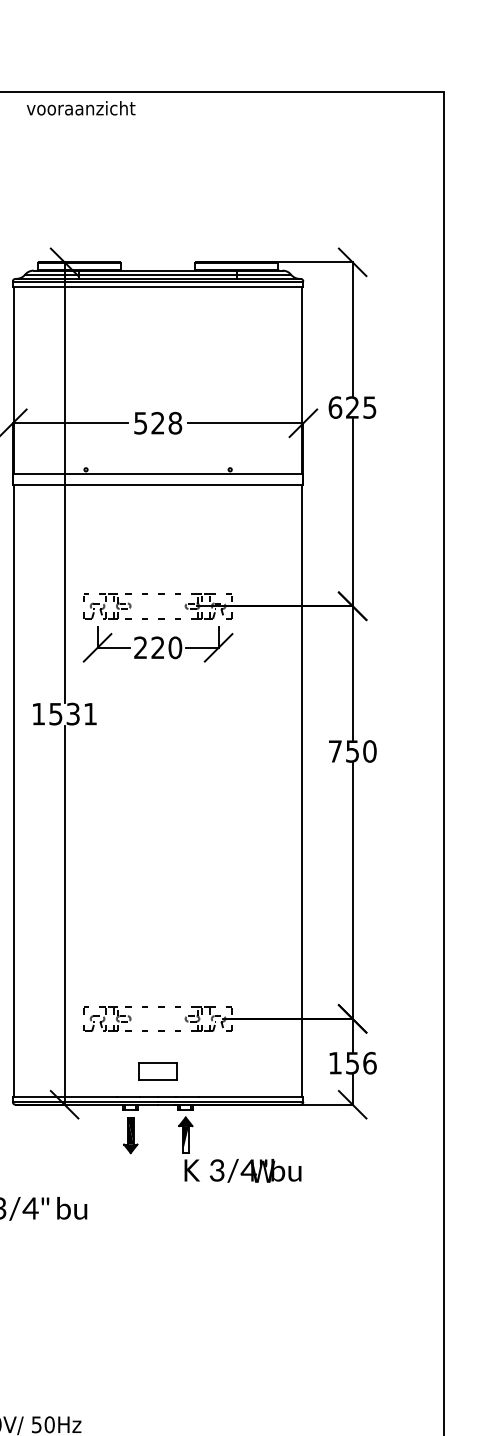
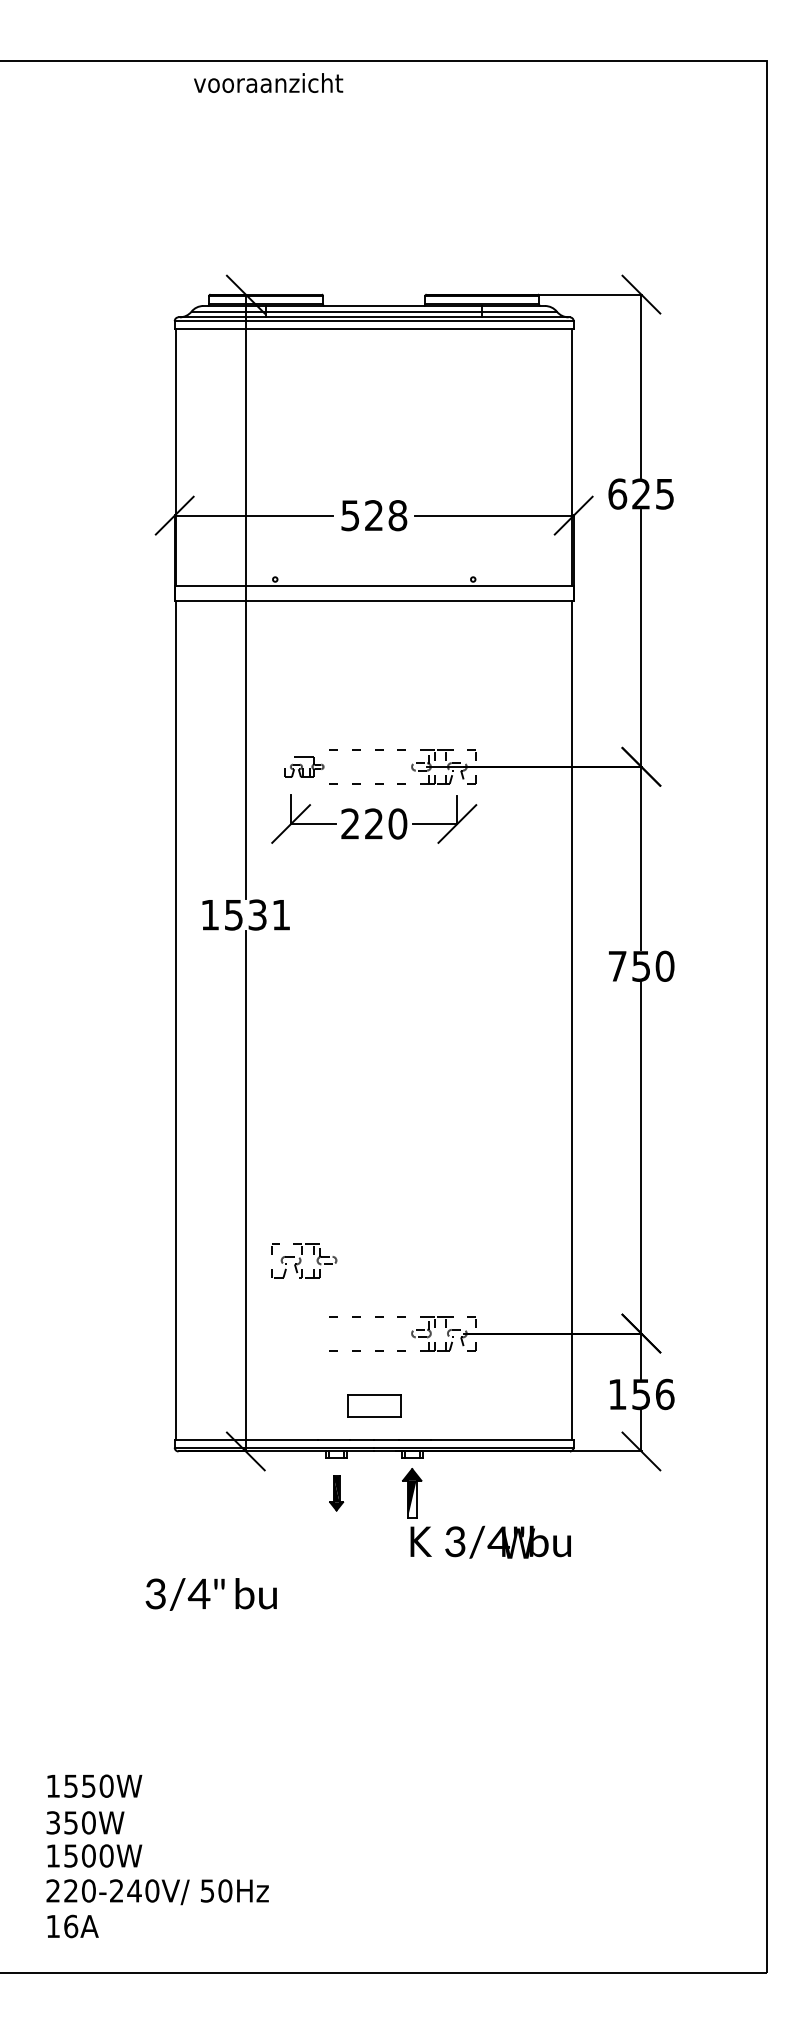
part: (107, 605) -> (304, 766), size x0.6
part: (107, 1018) -> (304, 1260), moved
part: (130, 1135) -> (336, 1493), size x0.7

